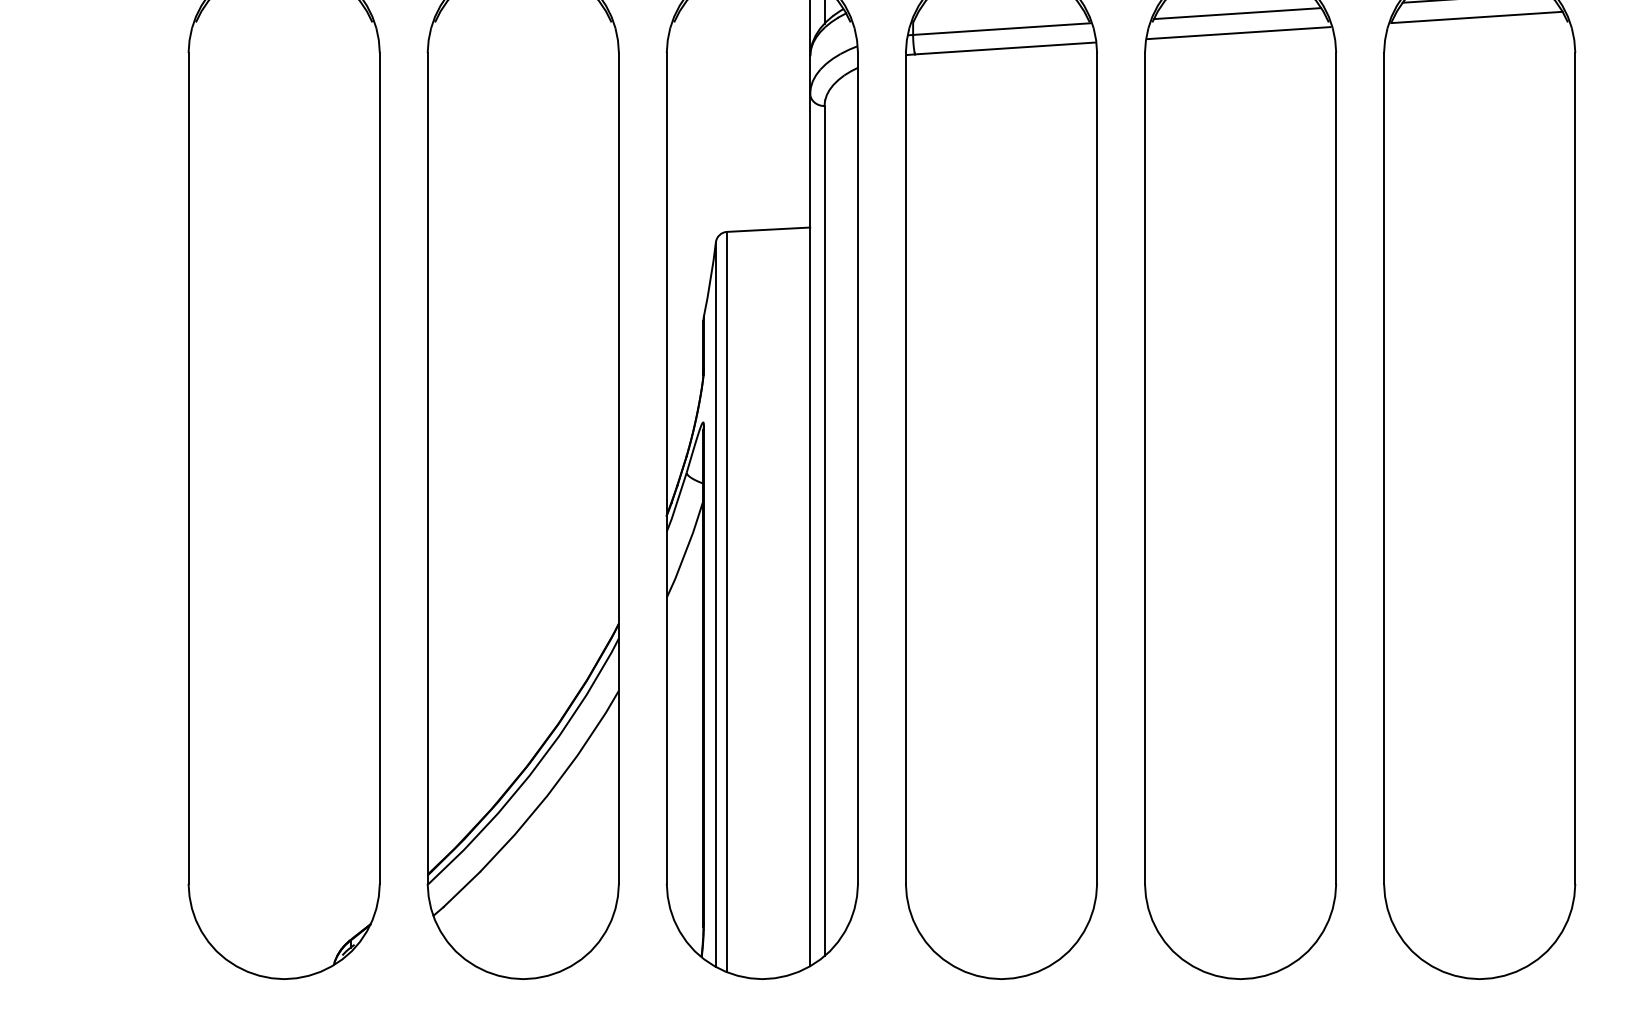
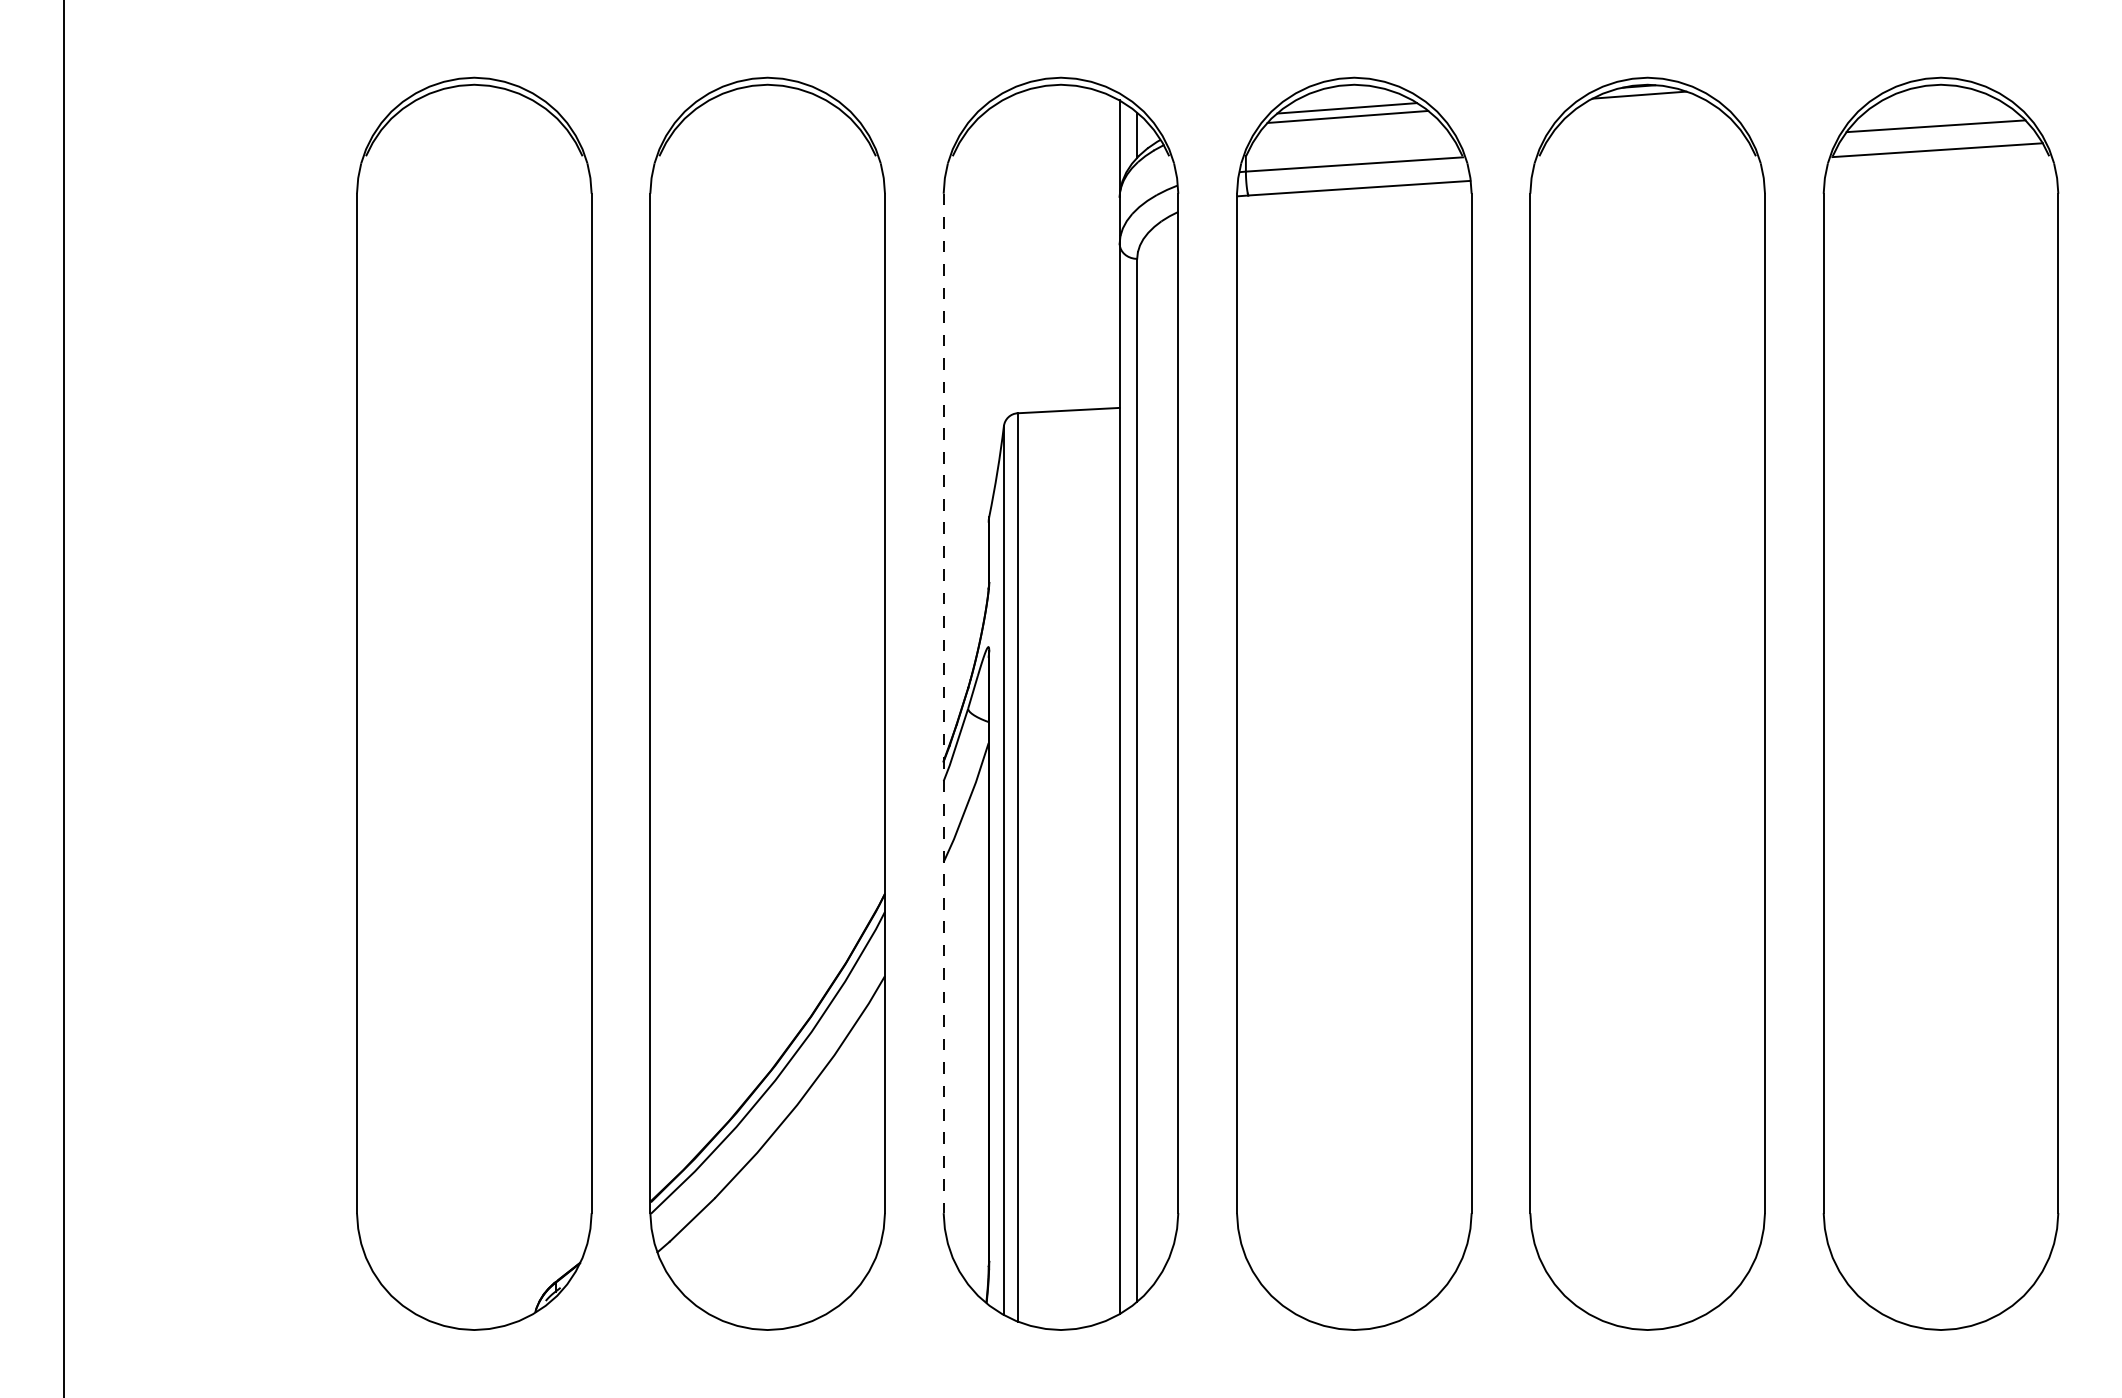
line: (1237, 13) -> (1643, 145), removed
line: (1238, 33) -> (1645, 169), removed
line: (666, 468) -> (943, 703), solid -> dashed

